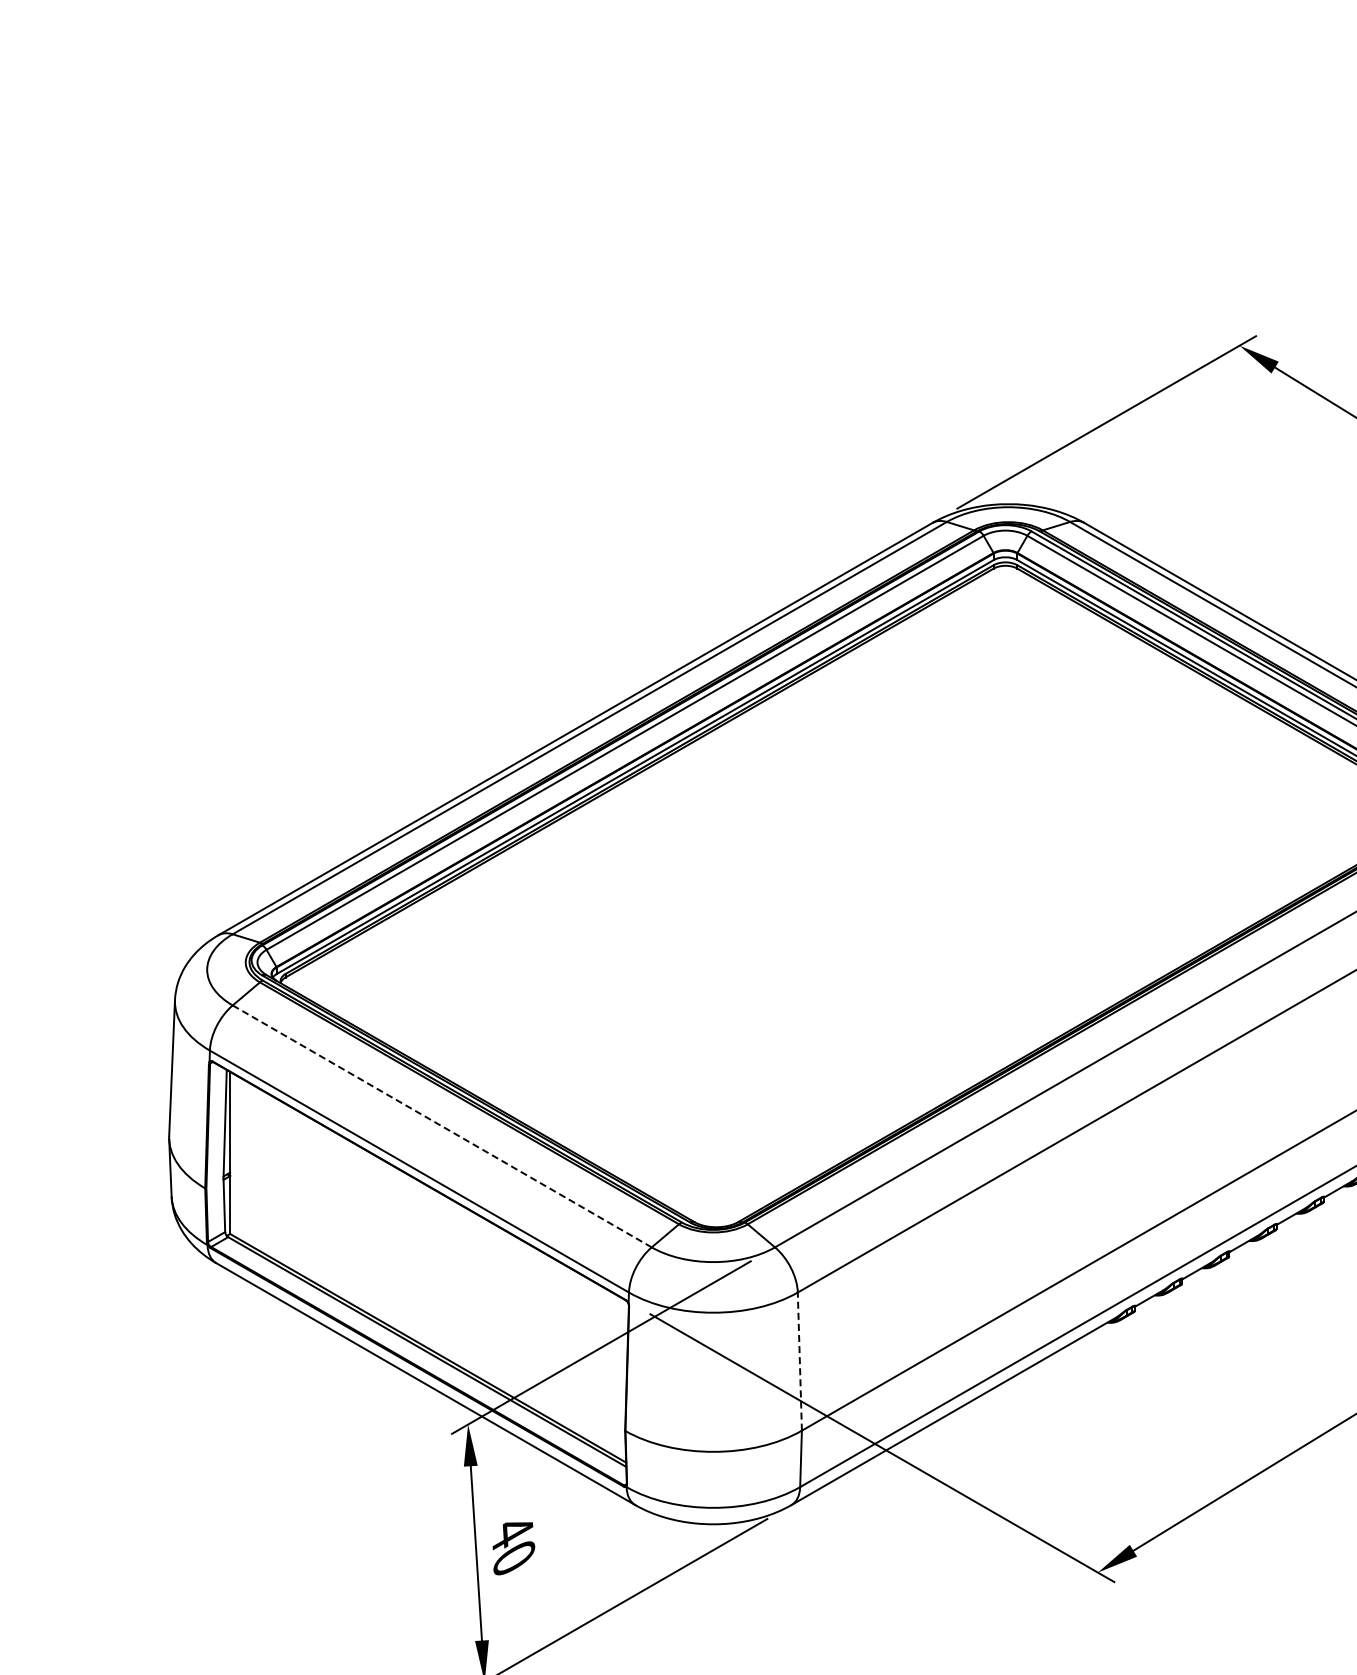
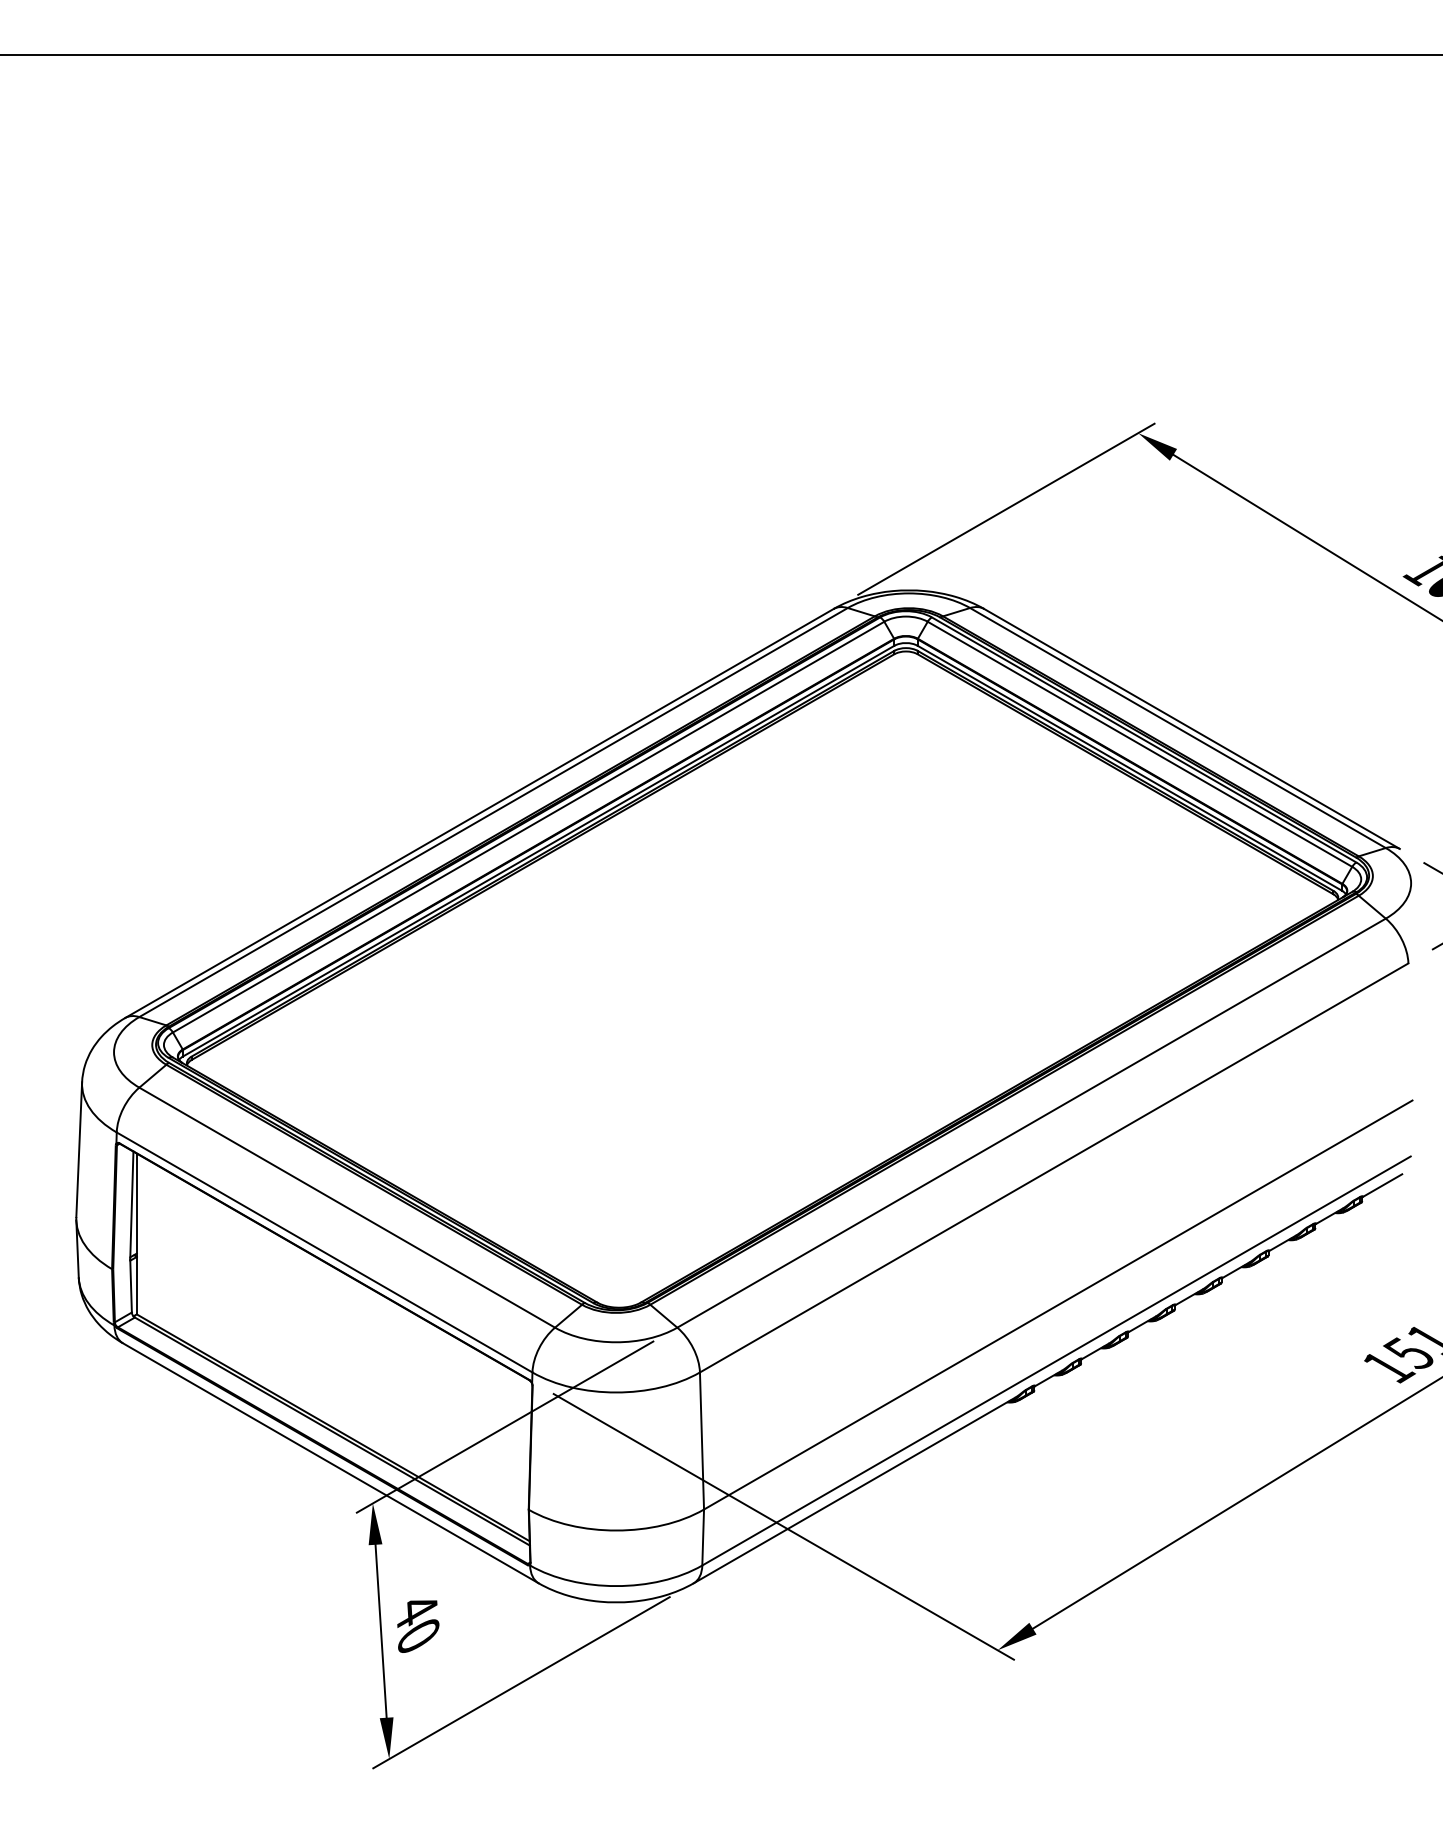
line: (441, 1126) -> (346, 1207), dashed -> solid
line: (800, 1362) -> (702, 1441), dashed -> solid

